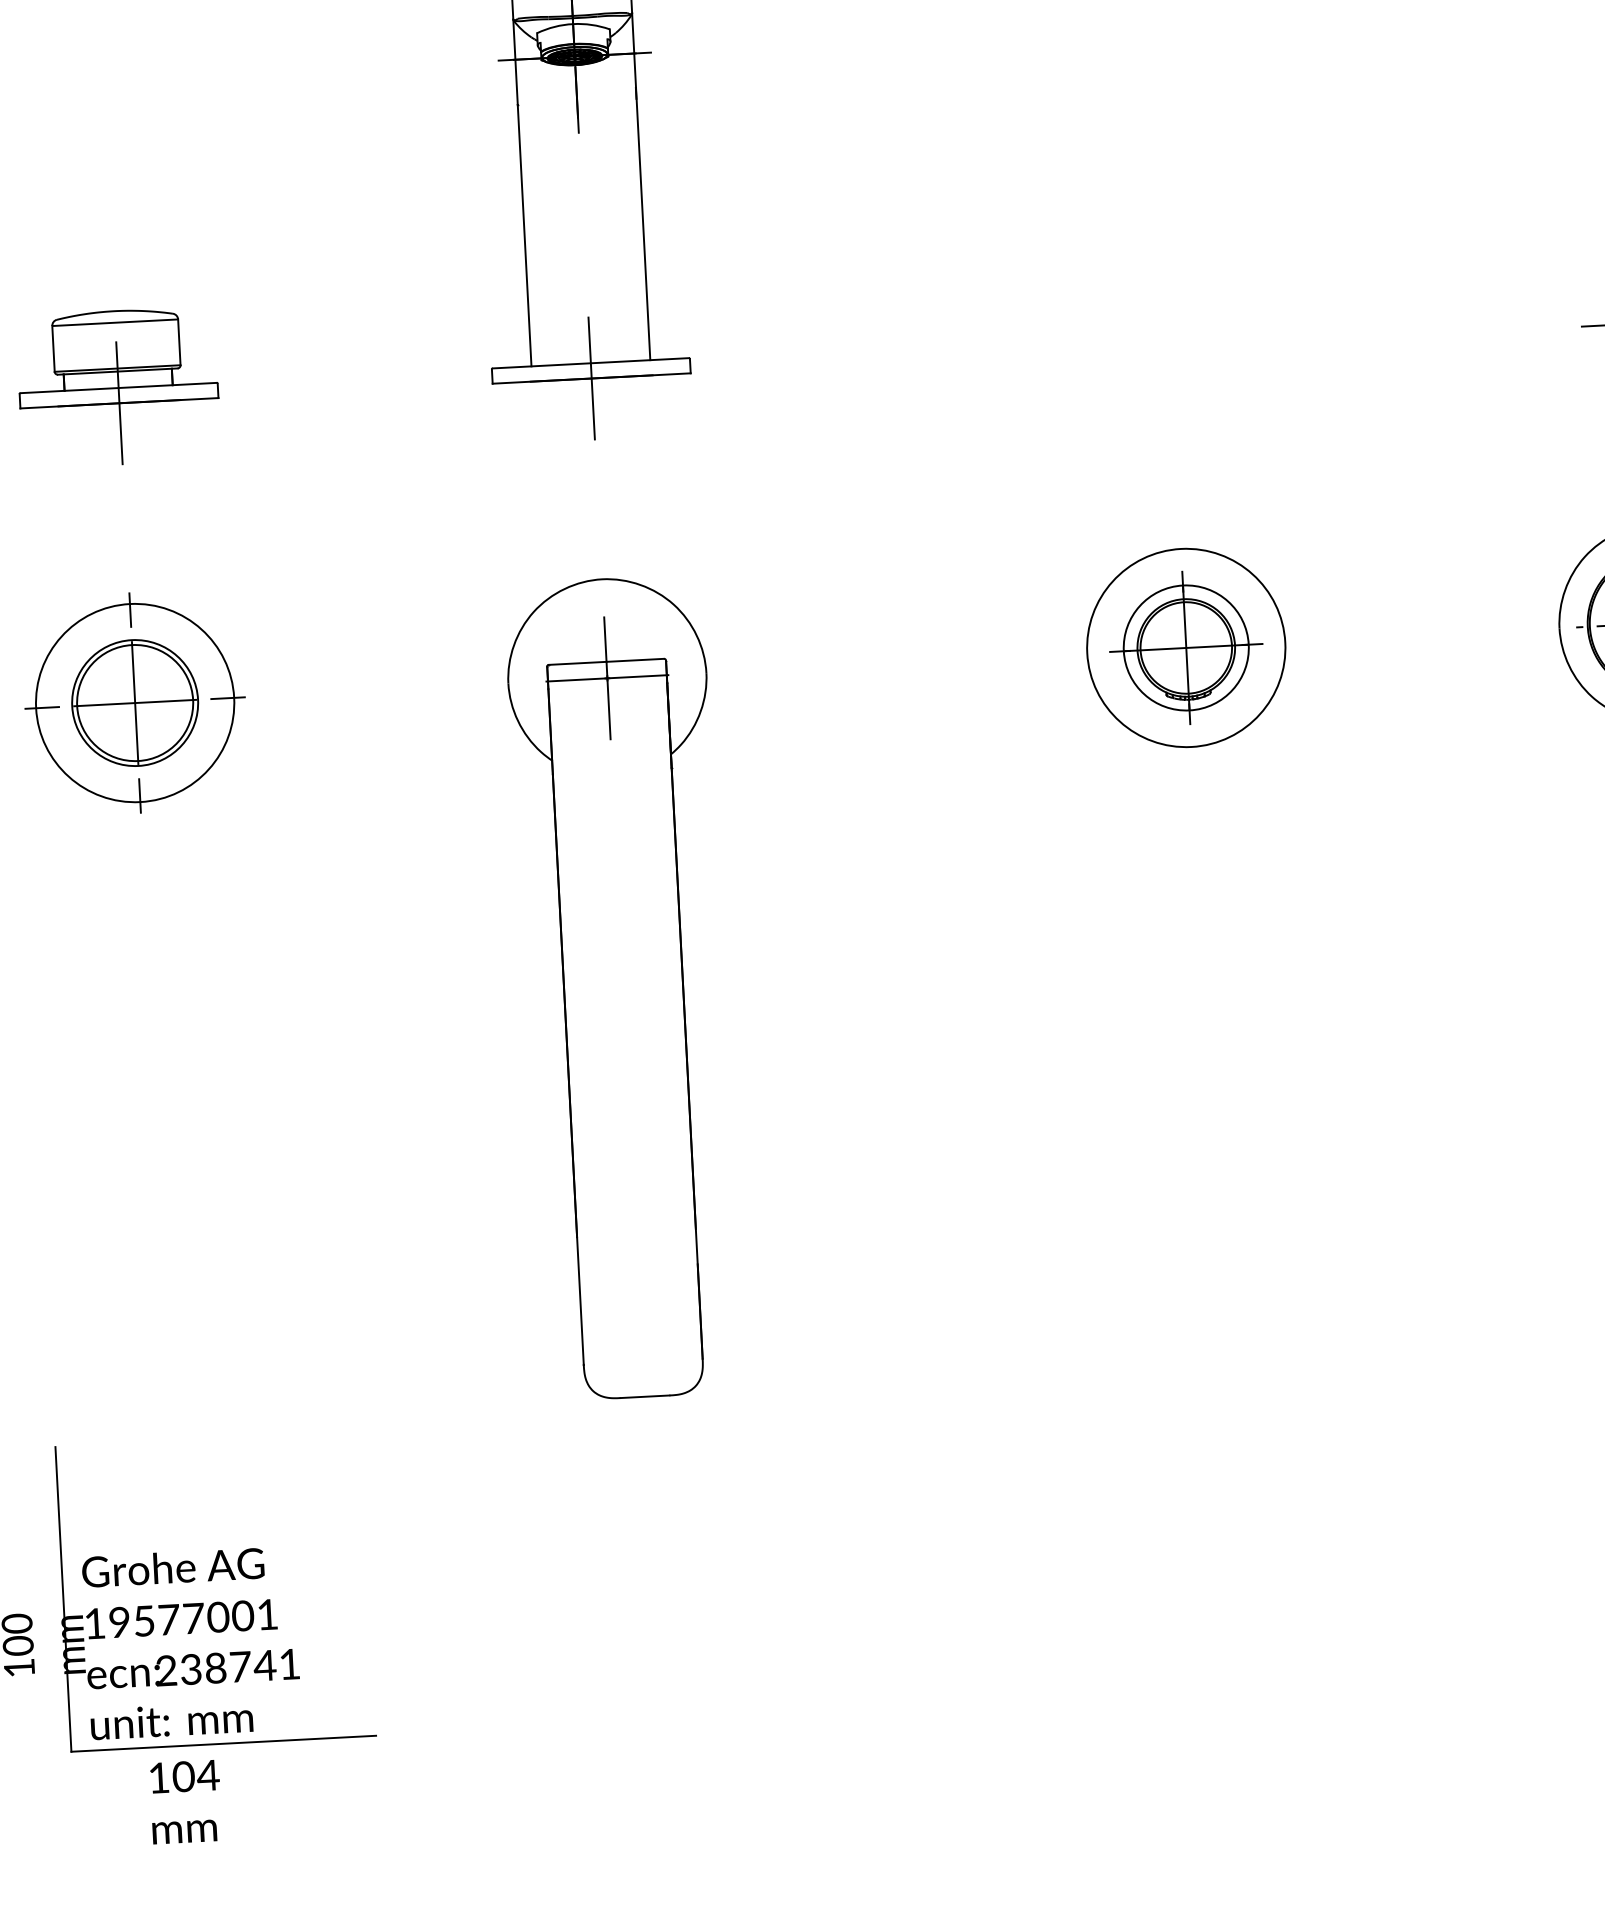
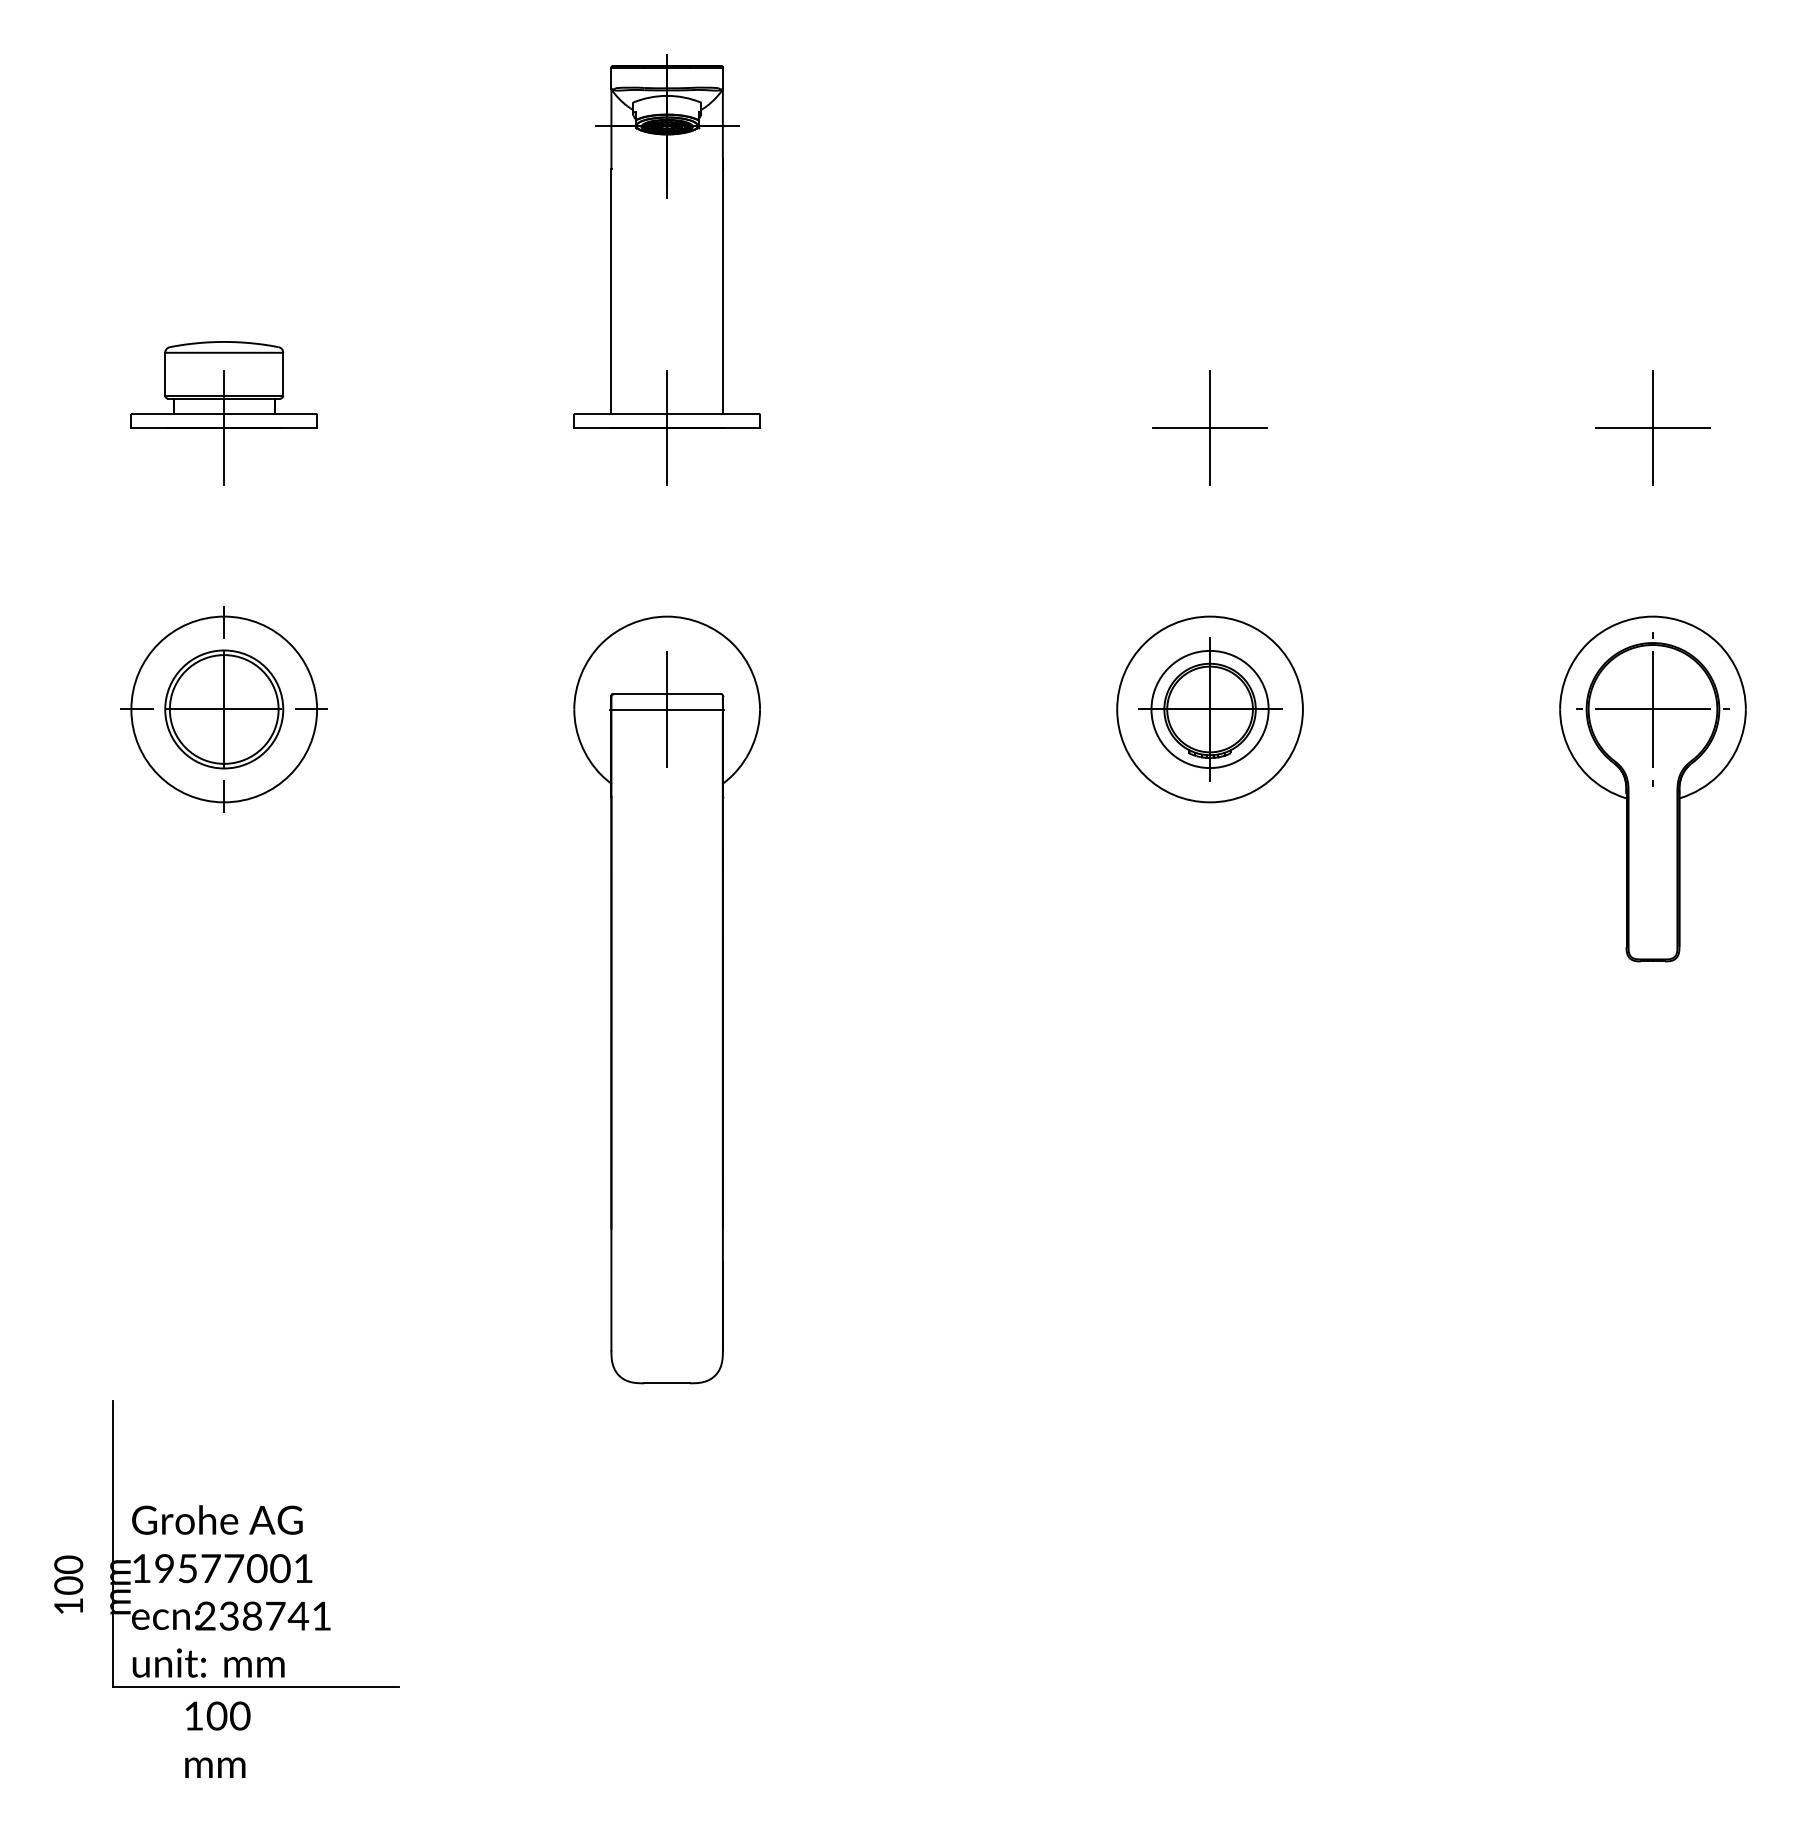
part: (1169, 347) -> (1209, 427), added
text: (207, 1774) -> (239, 1715), 104 -> 100

